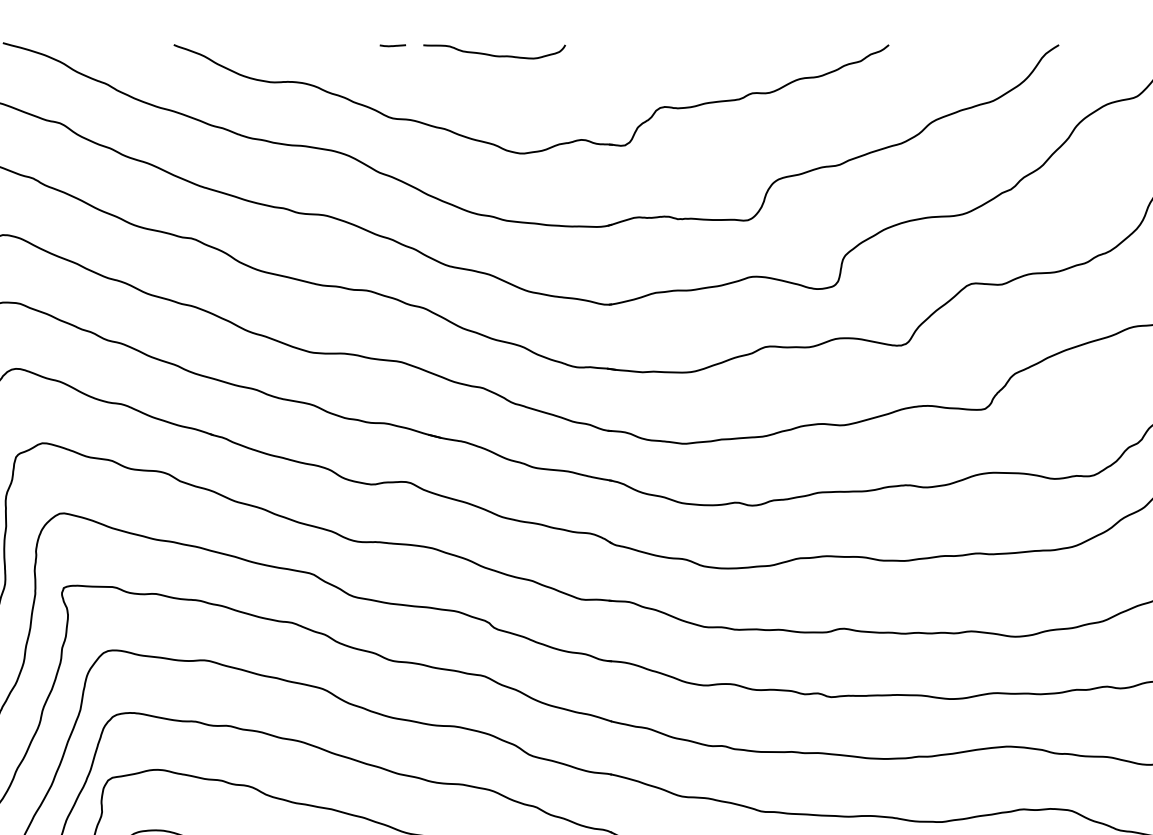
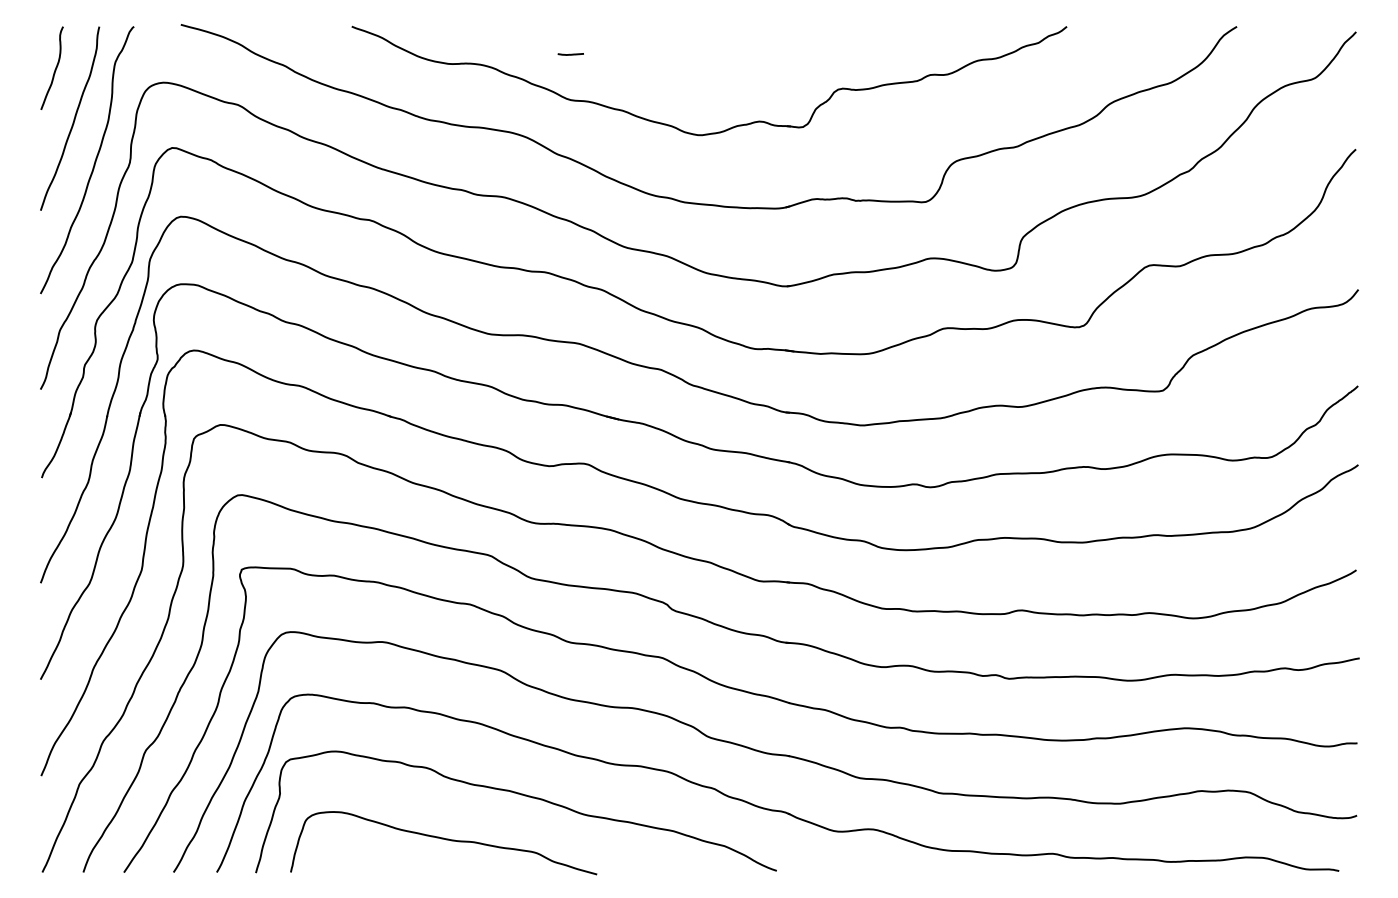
line: (392, 45) -> (570, 54), moved
curve: (494, 54) -> (672, 36), removed

